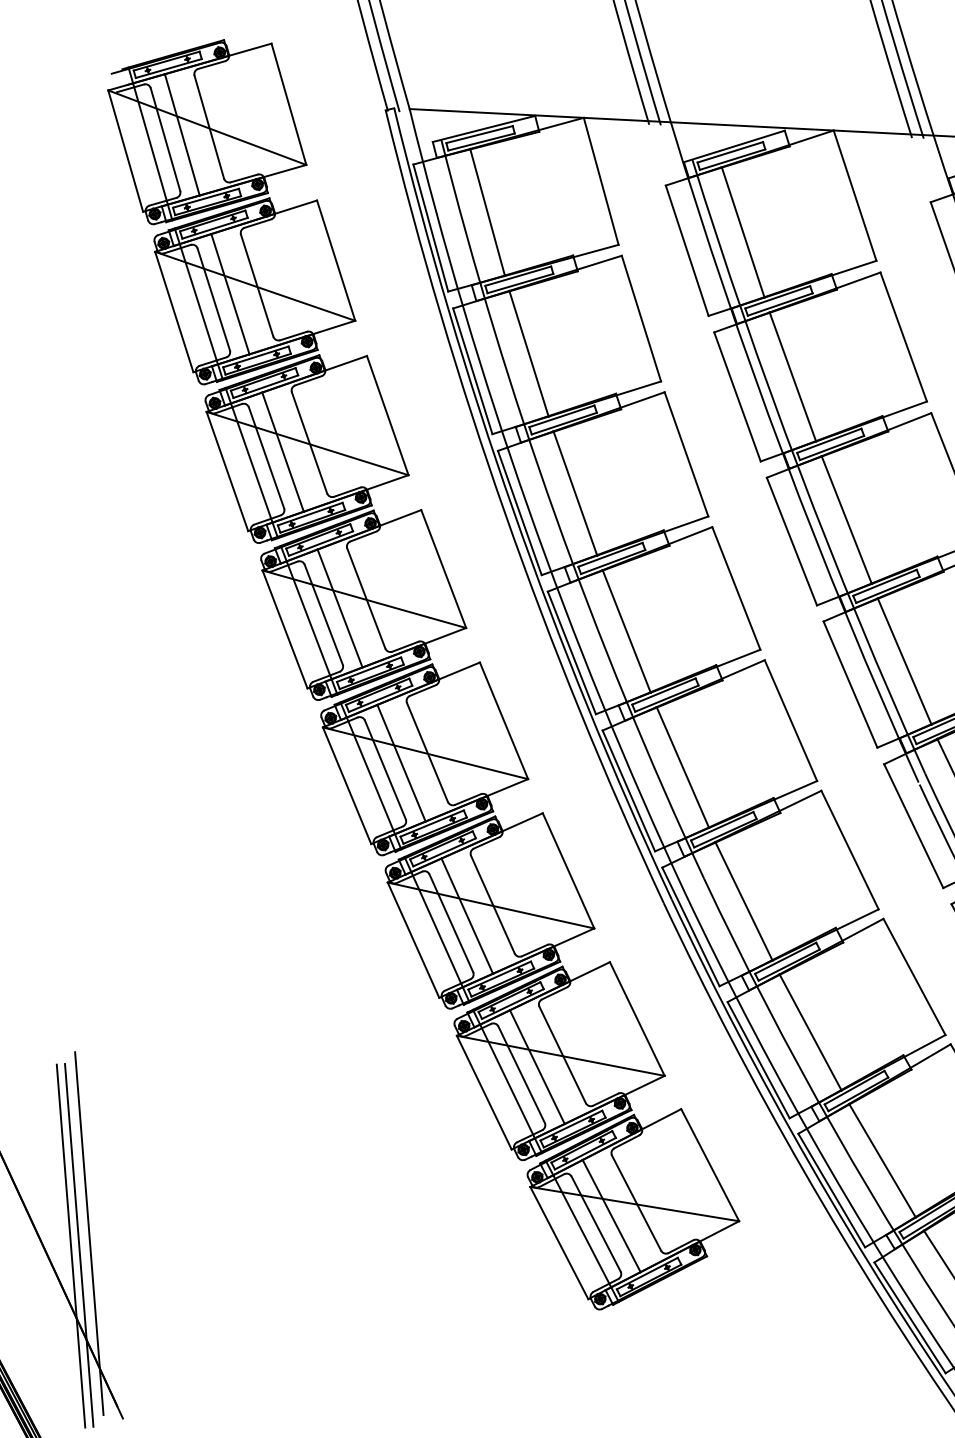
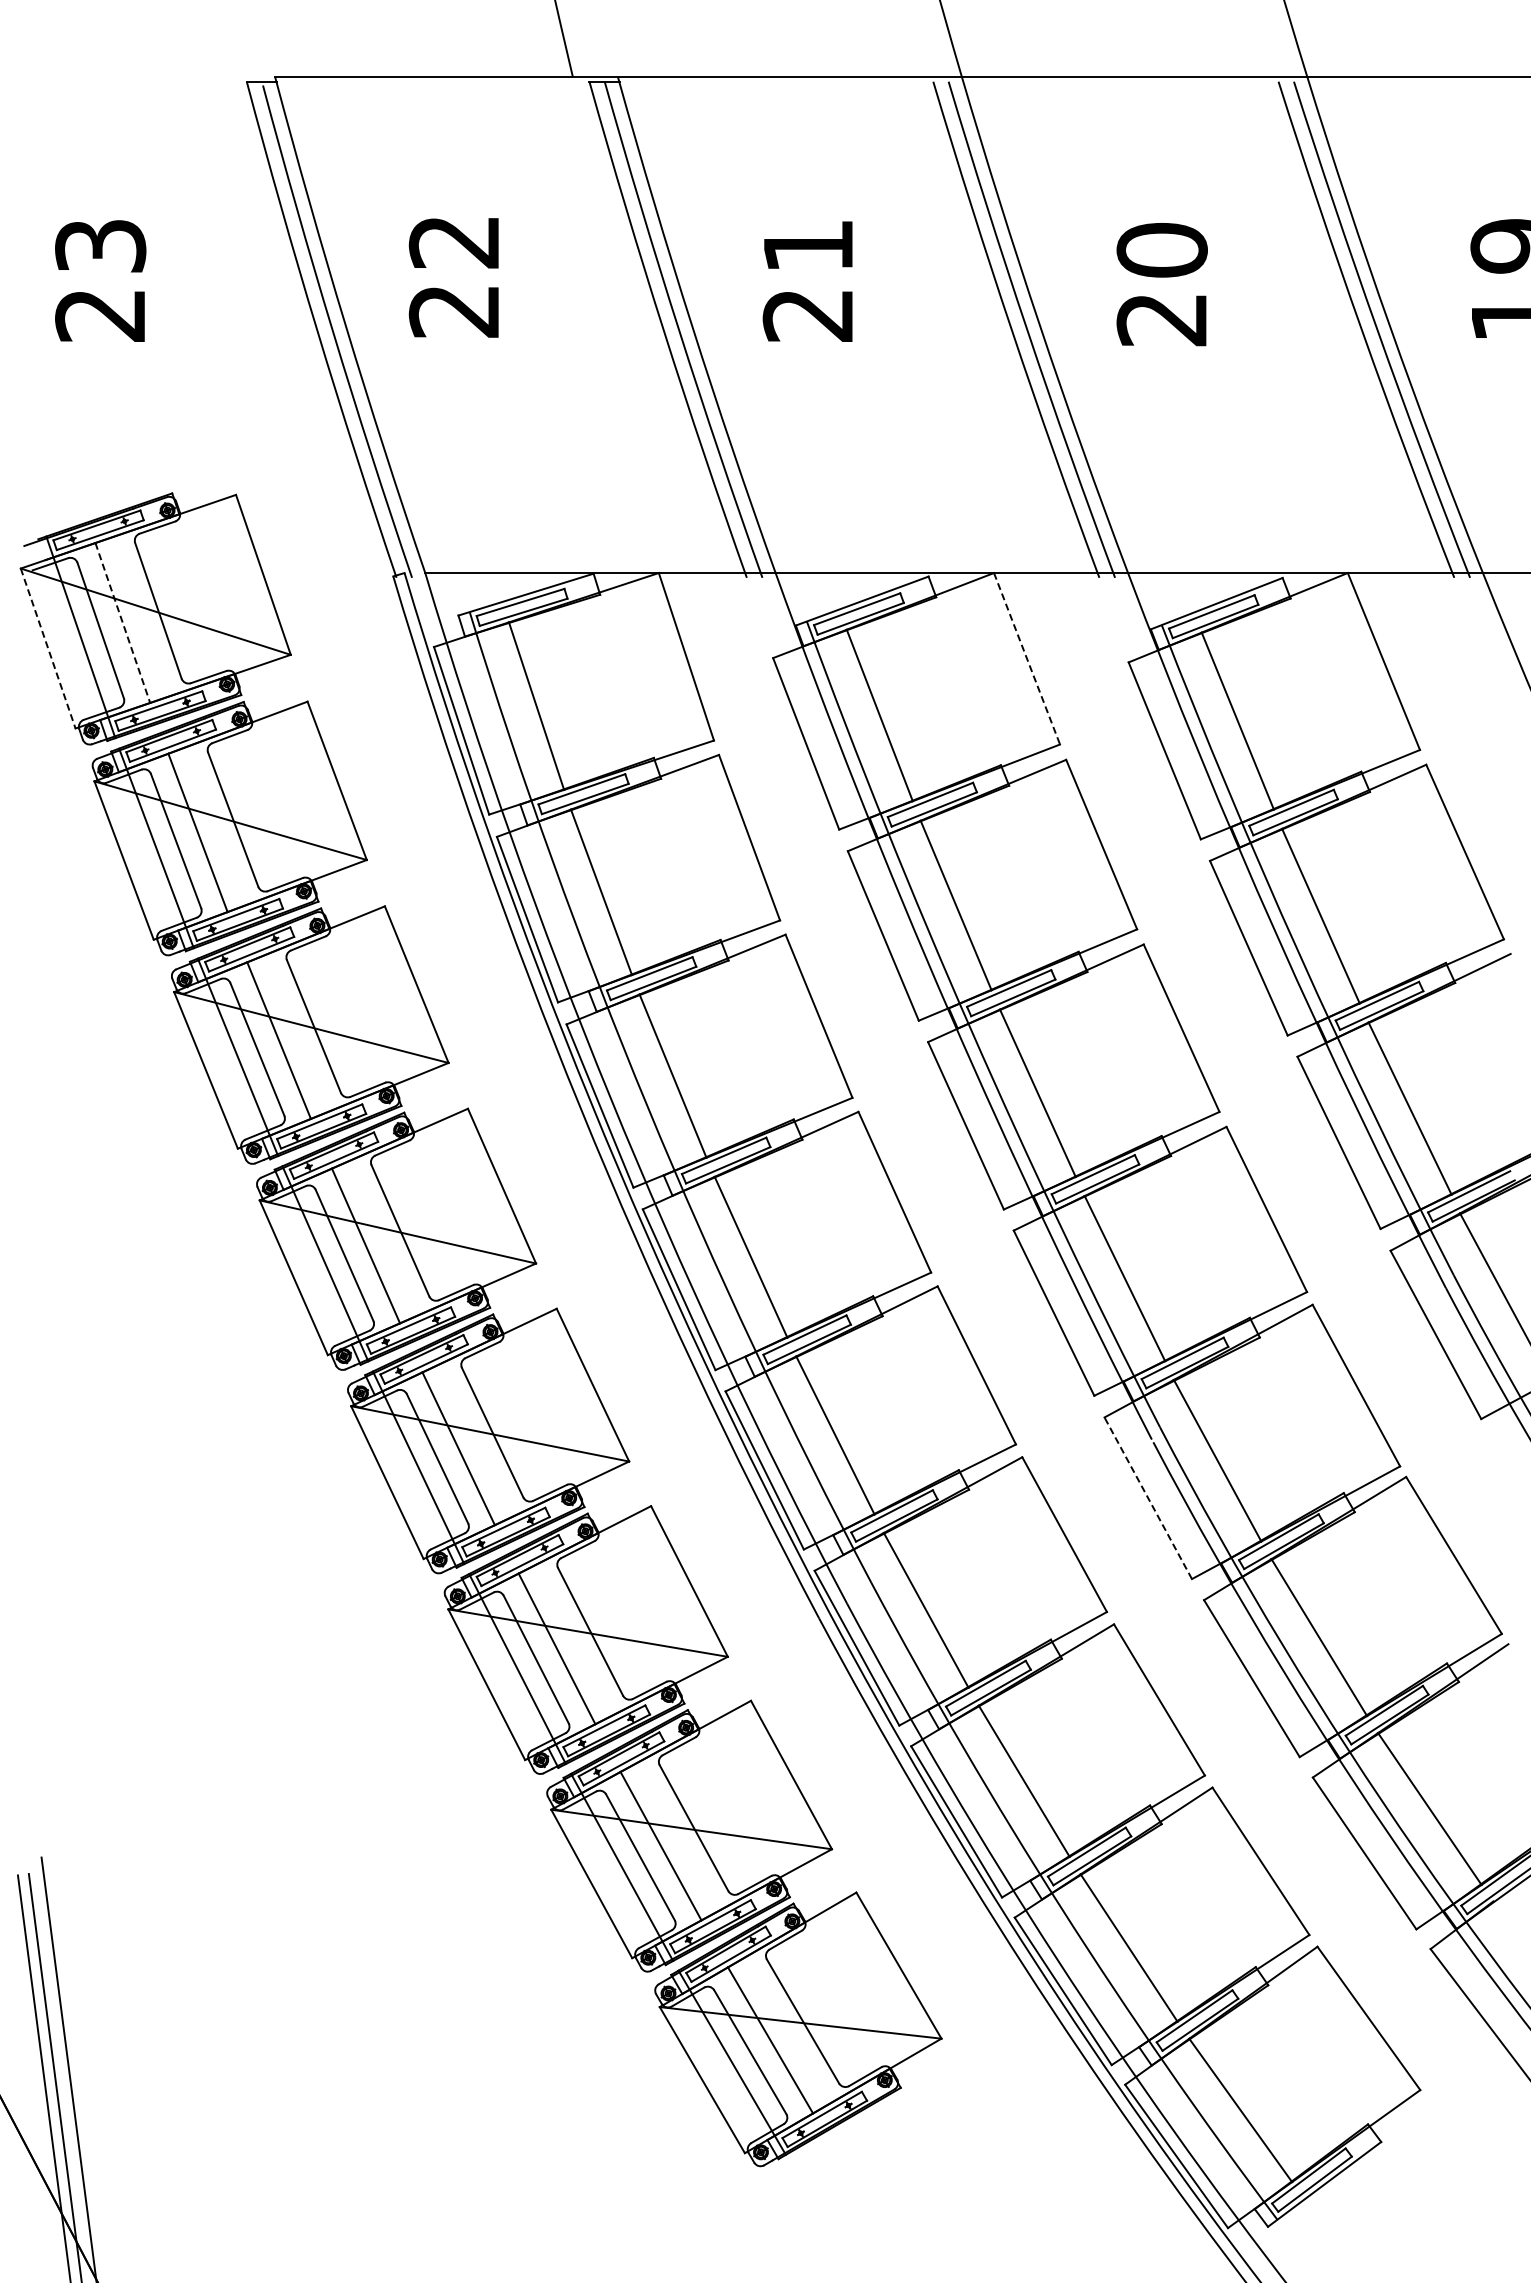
line: (182, 135) -> (122, 623), solid -> dashed
line: (125, 151) -> (48, 648), solid -> dashed
line: (855, 195) -> (1027, 658), solid -> dashed
line: (913, 826) -> (1148, 1498), solid -> dashed

